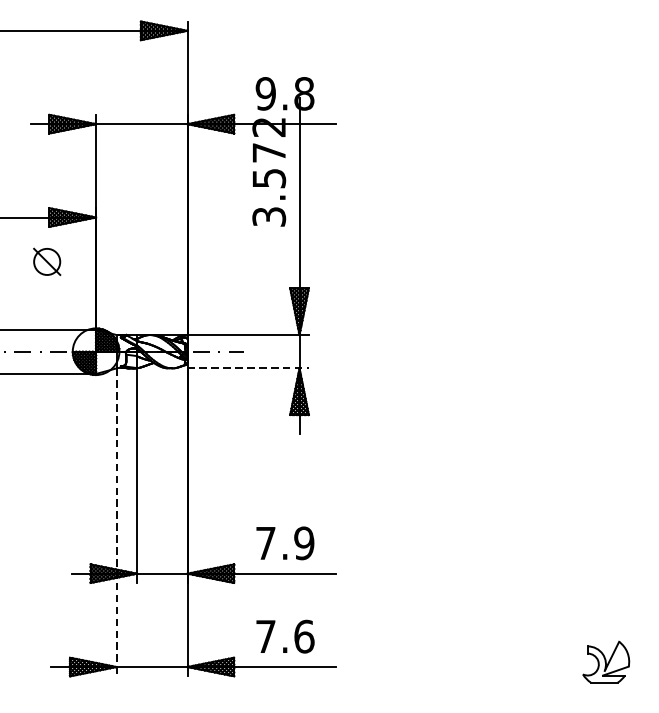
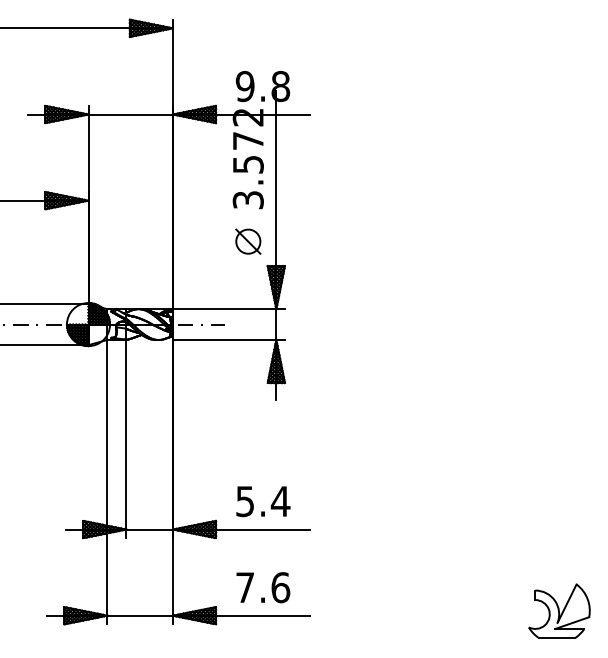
part: (47, 261) -> (248, 241), moved
line: (248, 367) -> (229, 339), dashed -> solid
line: (116, 522) -> (107, 482), dashed -> solid
text: (285, 543) -> (263, 501), 7.9 -> 5.4
part: (606, 661) -> (559, 610), size x1.43

